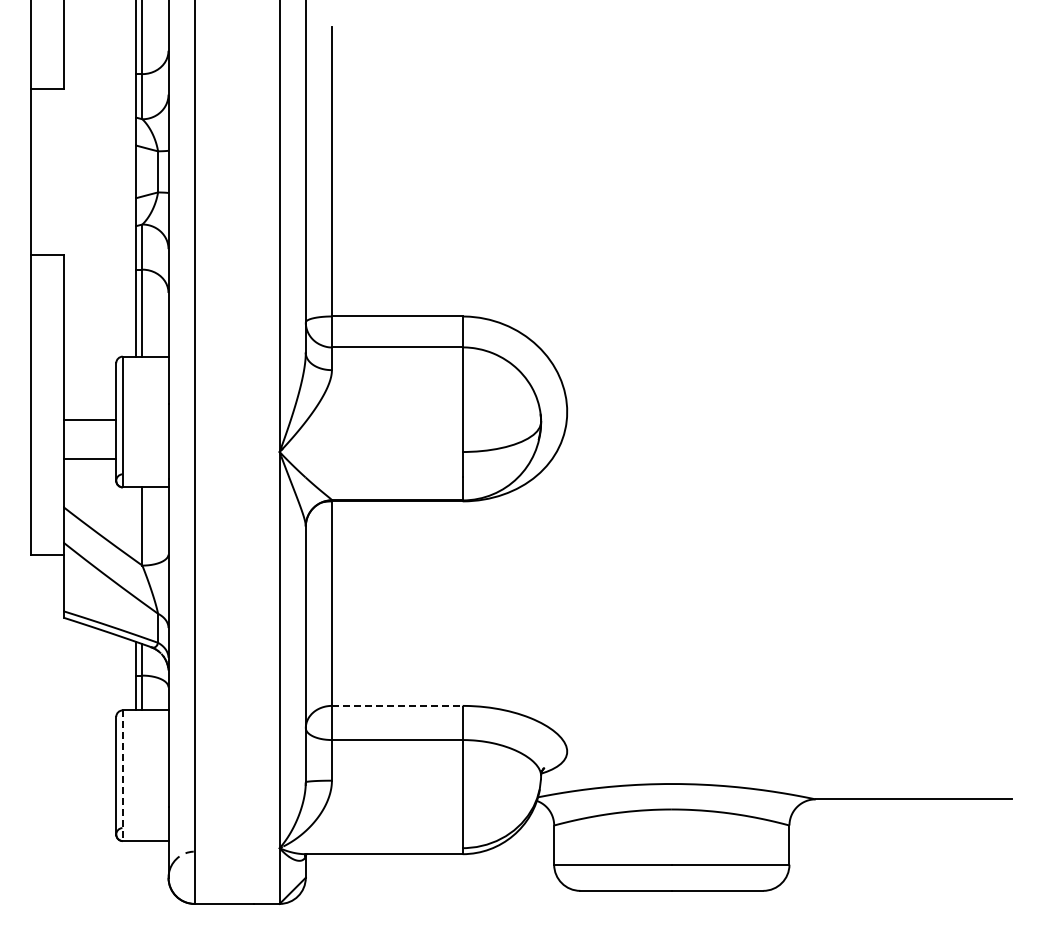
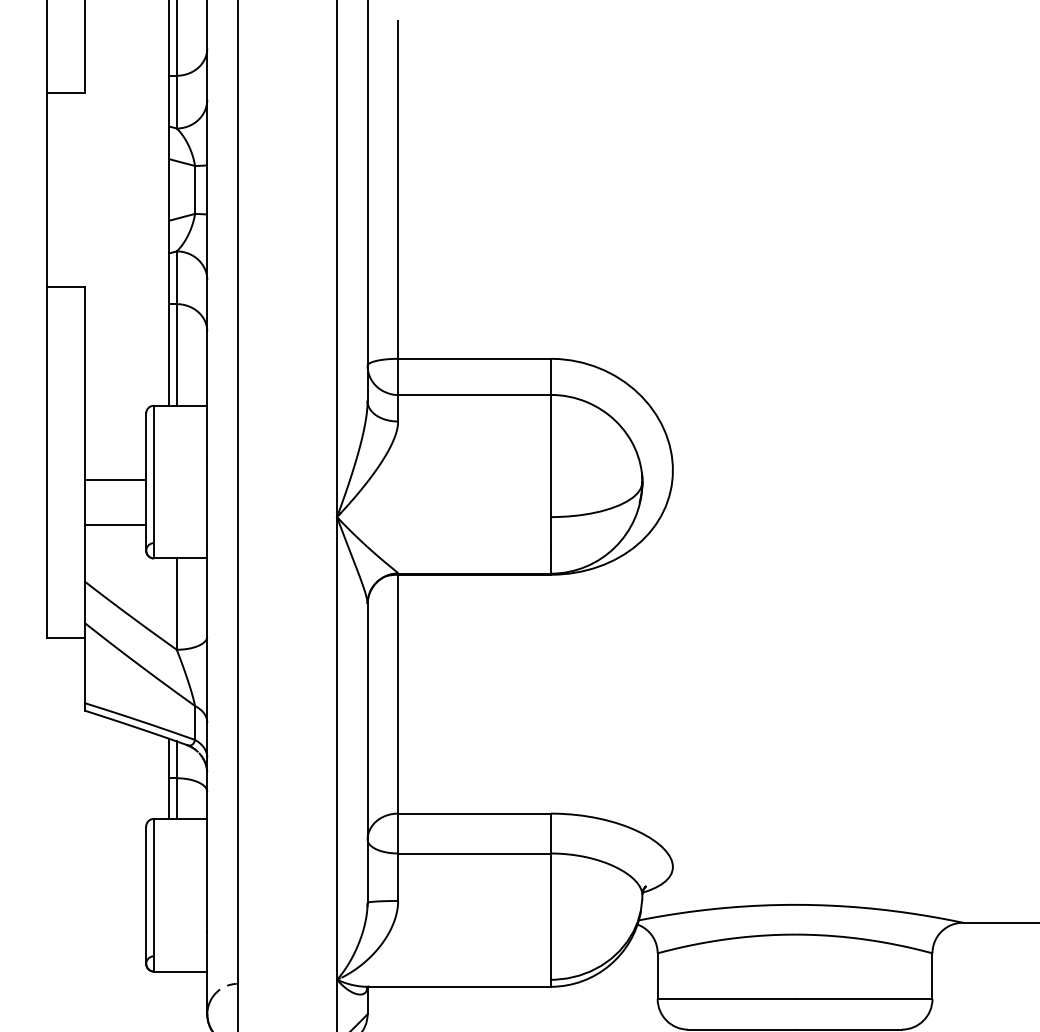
line: (397, 705) -> (474, 813), dashed -> solid
line: (122, 776) -> (153, 896), dashed -> solid

